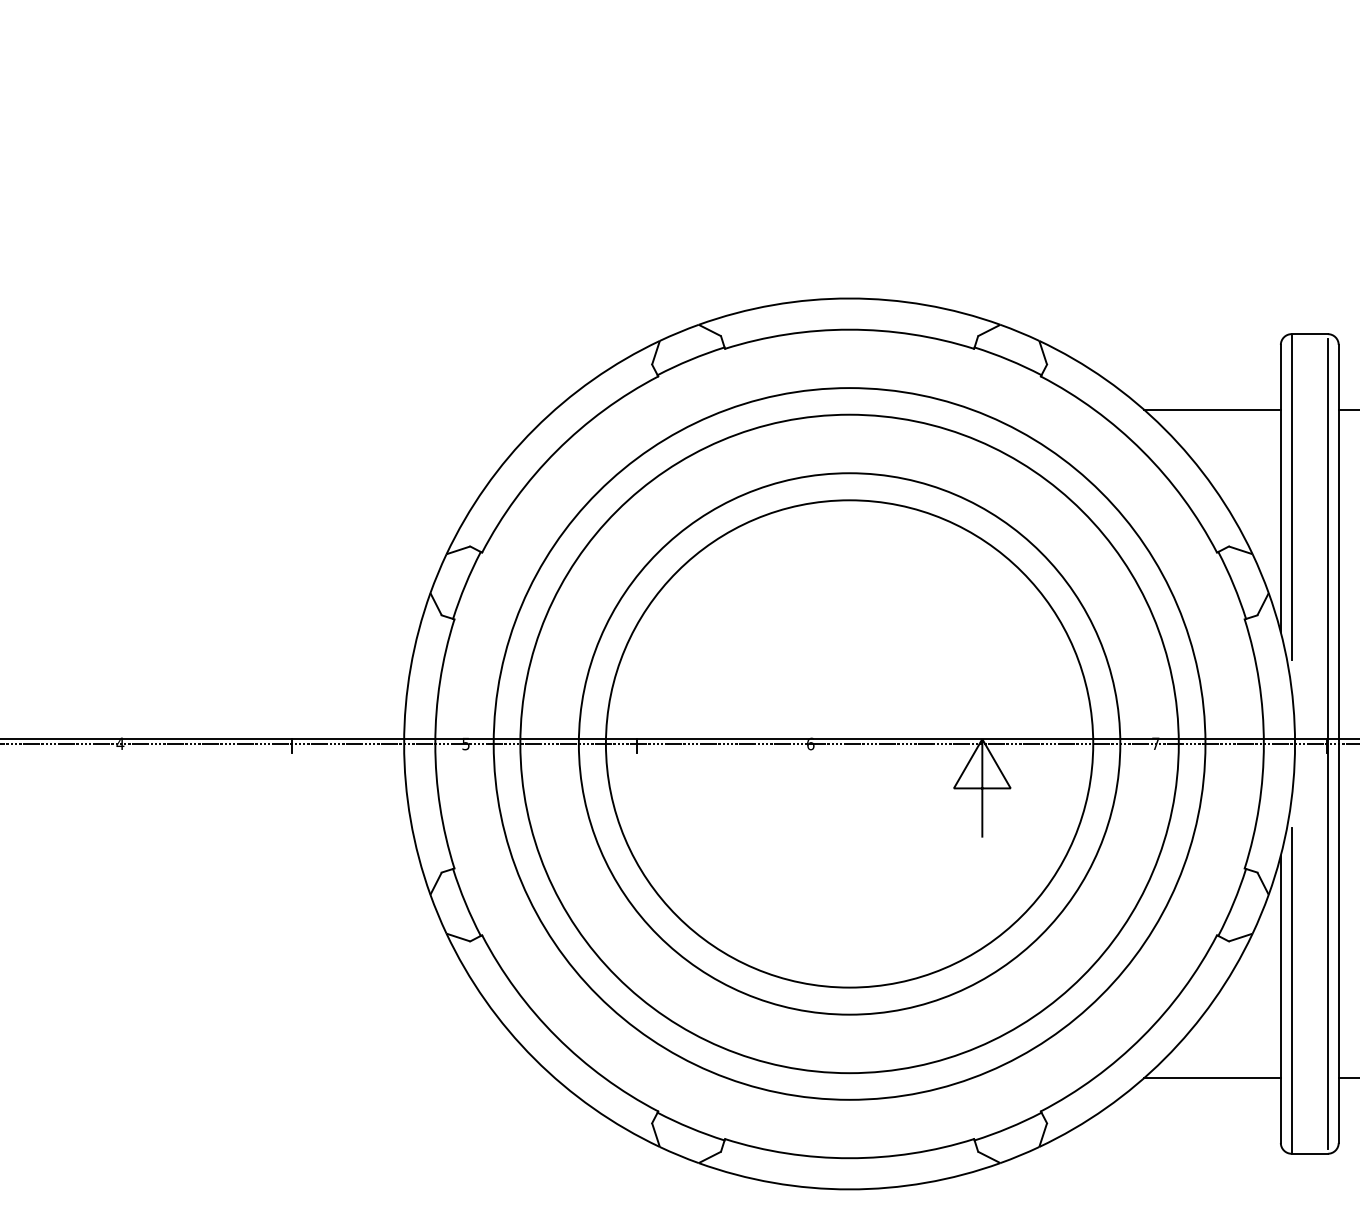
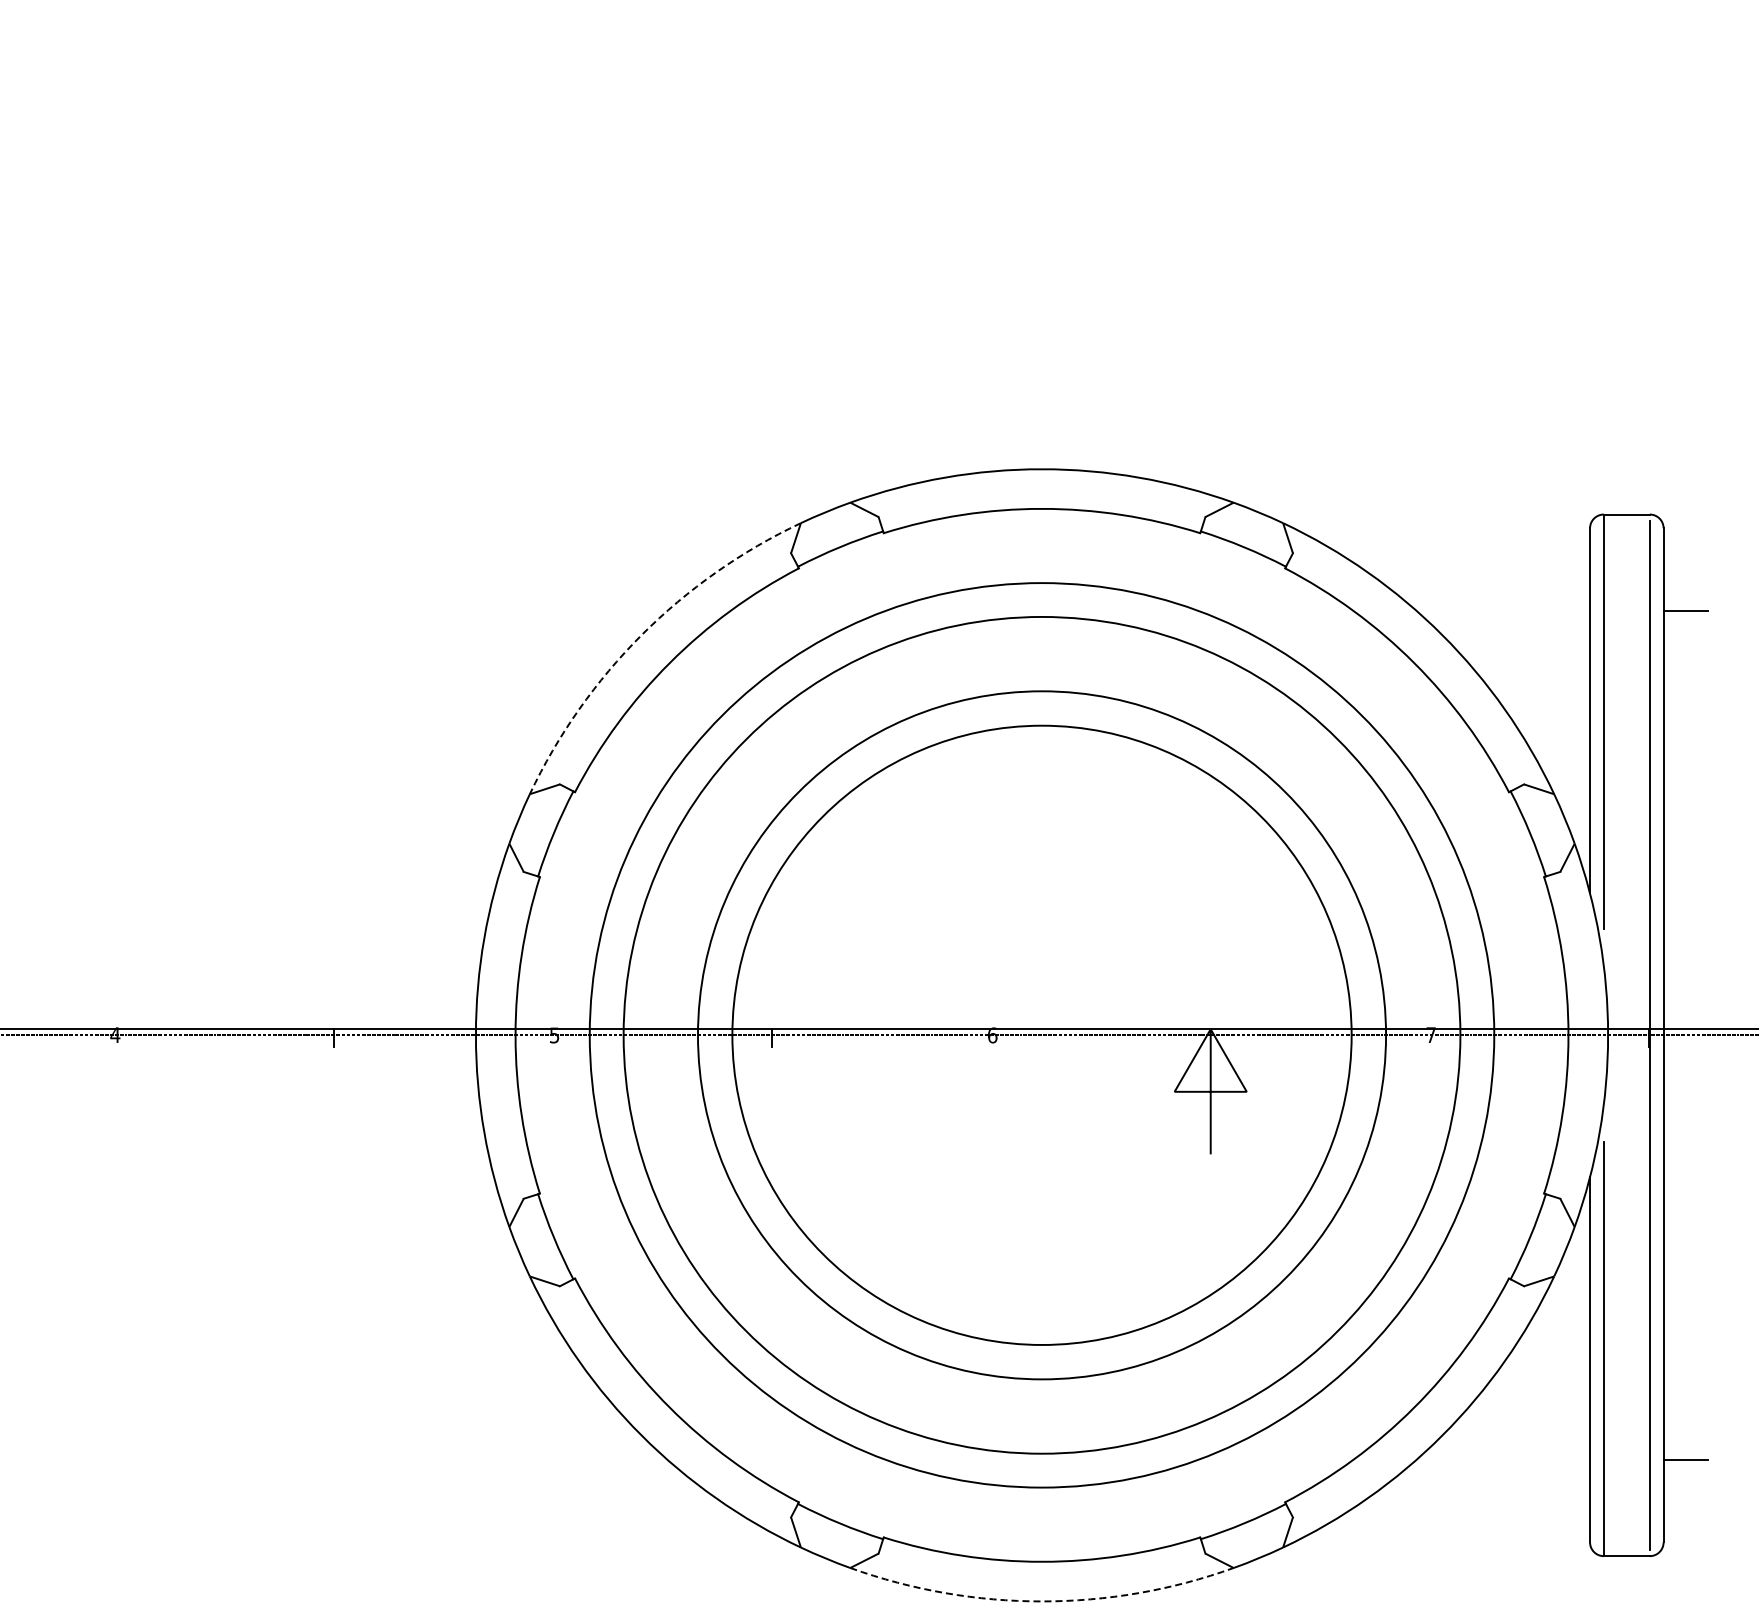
line: (1212, 409) -> (1503, 610), removed
arc: (534, 429) -> (641, 635), solid -> dashed
line: (1212, 1077) -> (1503, 1459), removed
arc: (849, 1189) -> (1042, 1601), solid -> dashed

